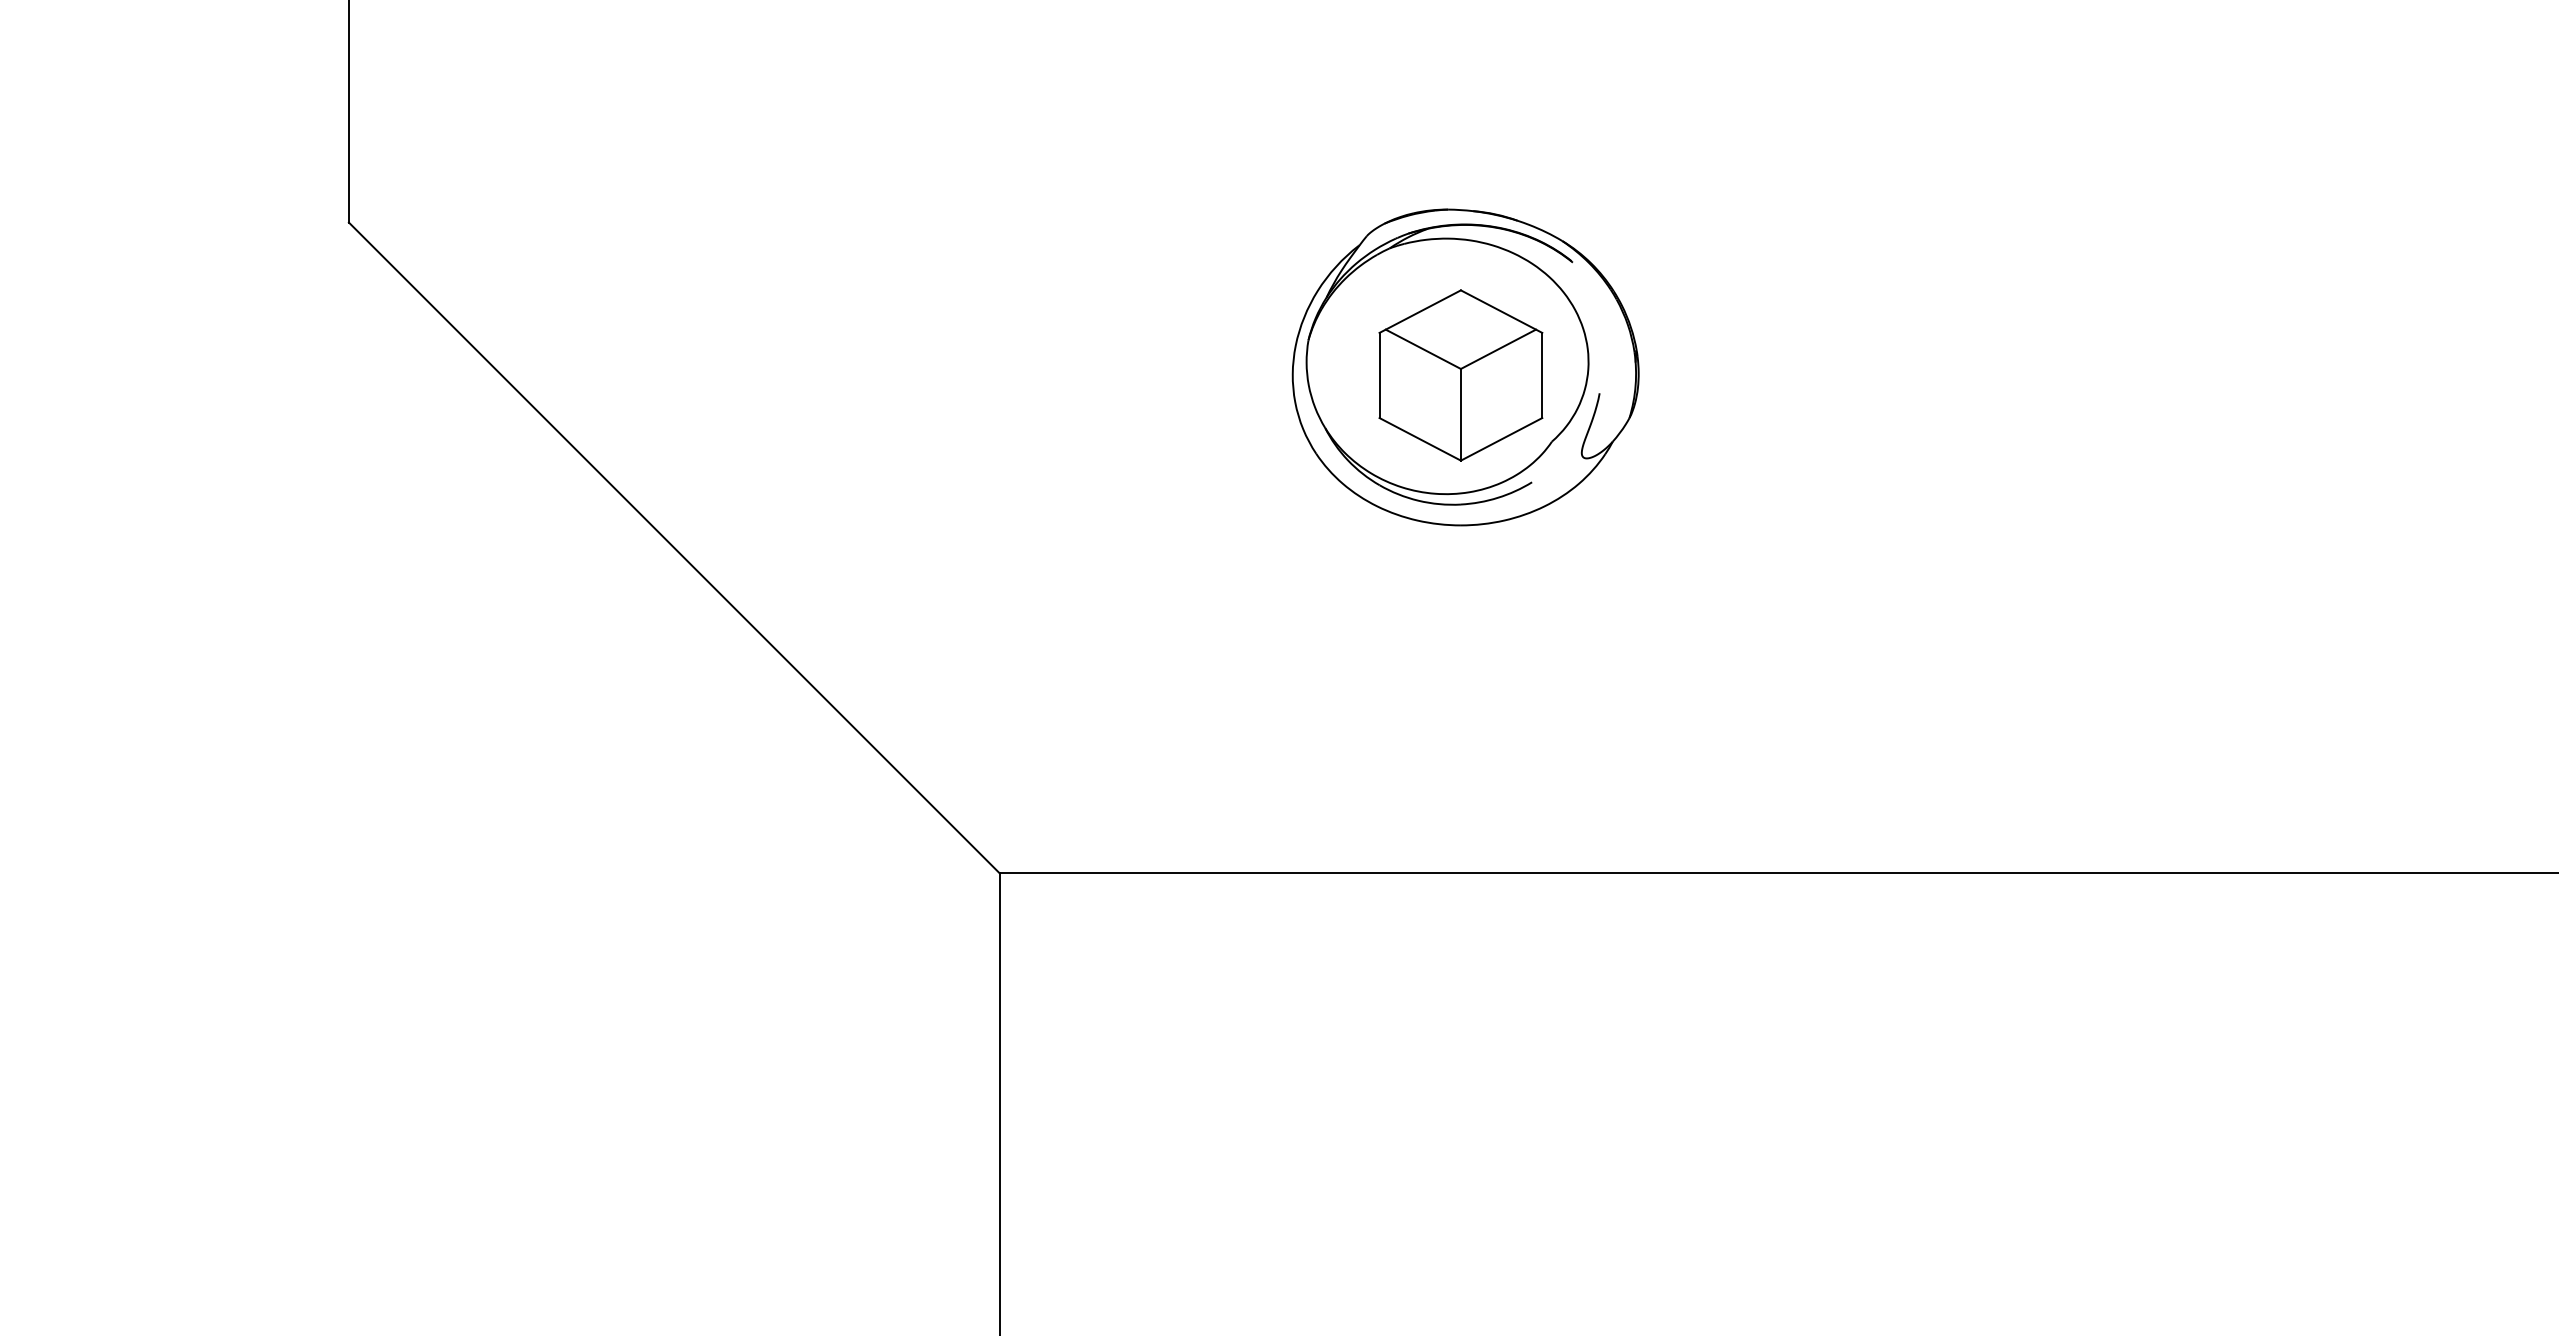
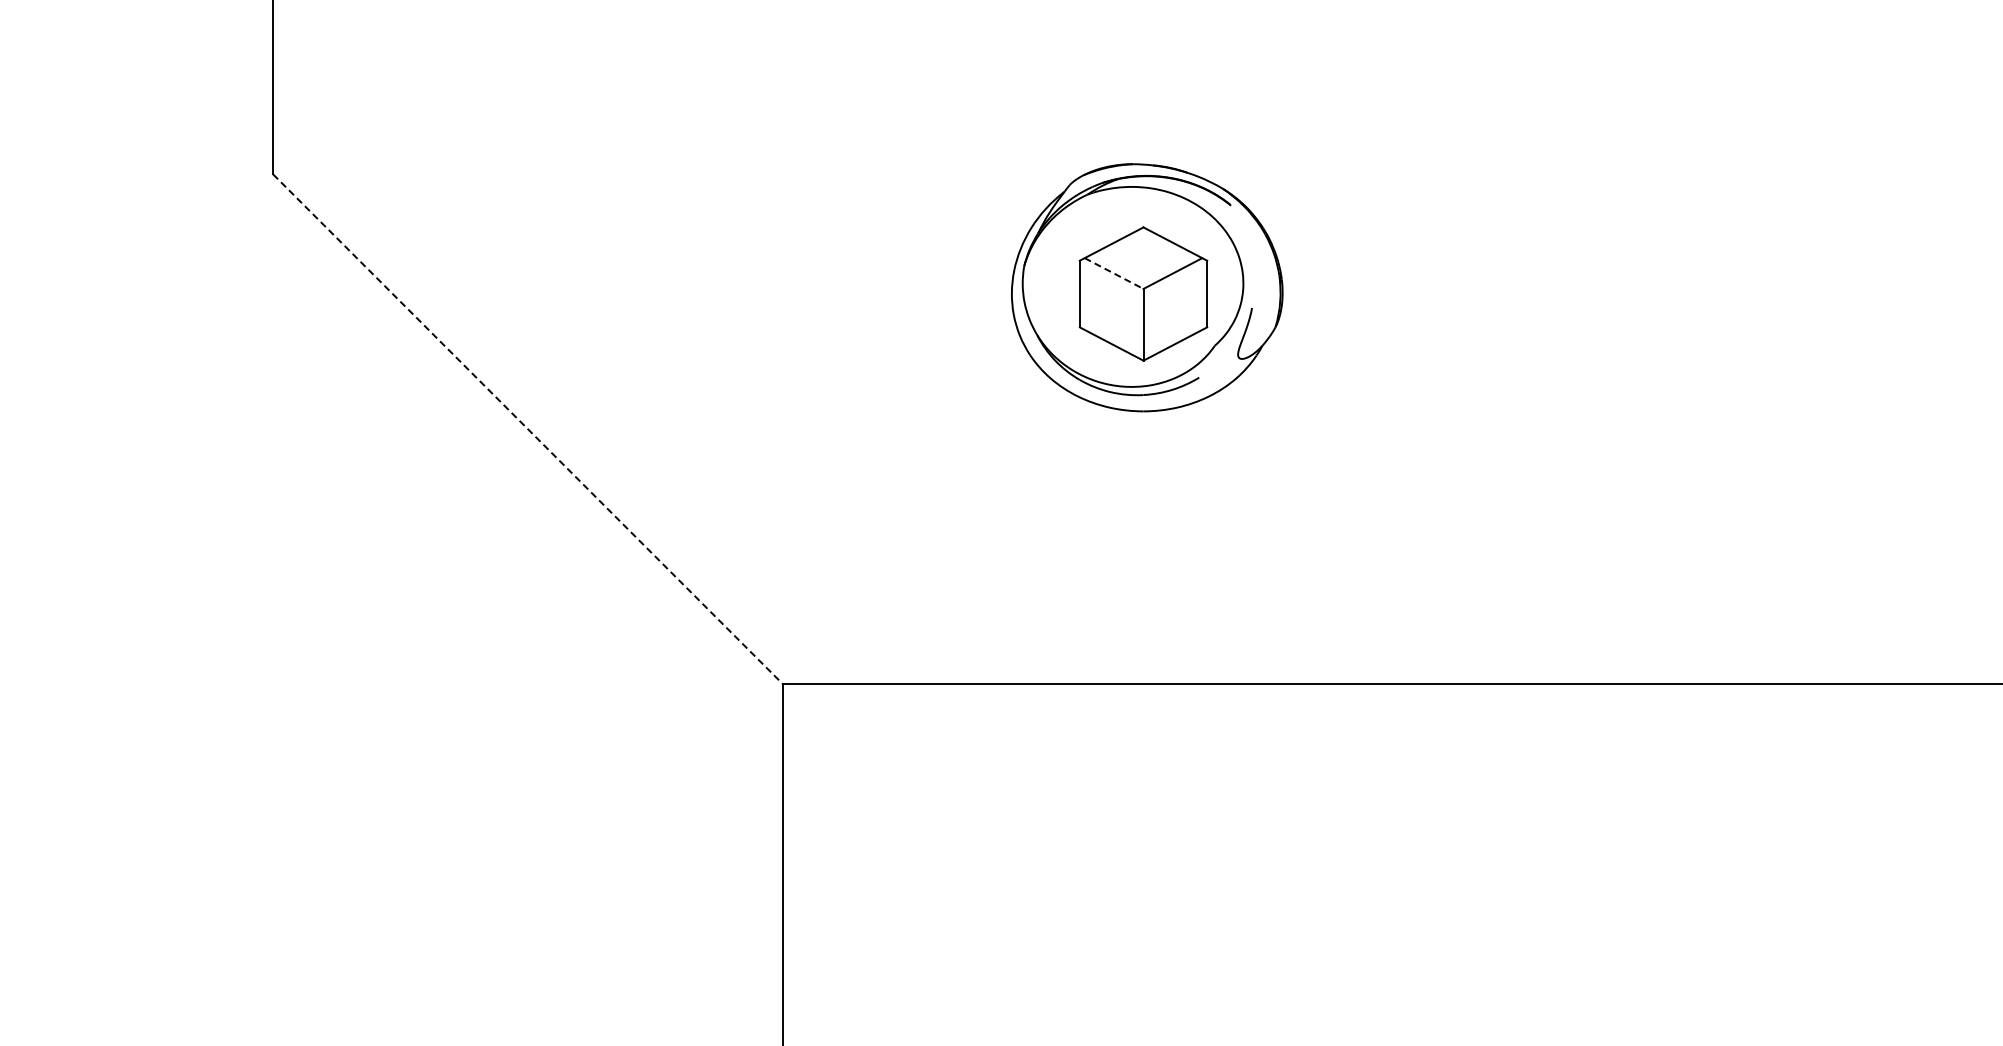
line: (1423, 349) -> (1114, 273), solid -> dashed
line: (675, 548) -> (528, 429), solid -> dashed

